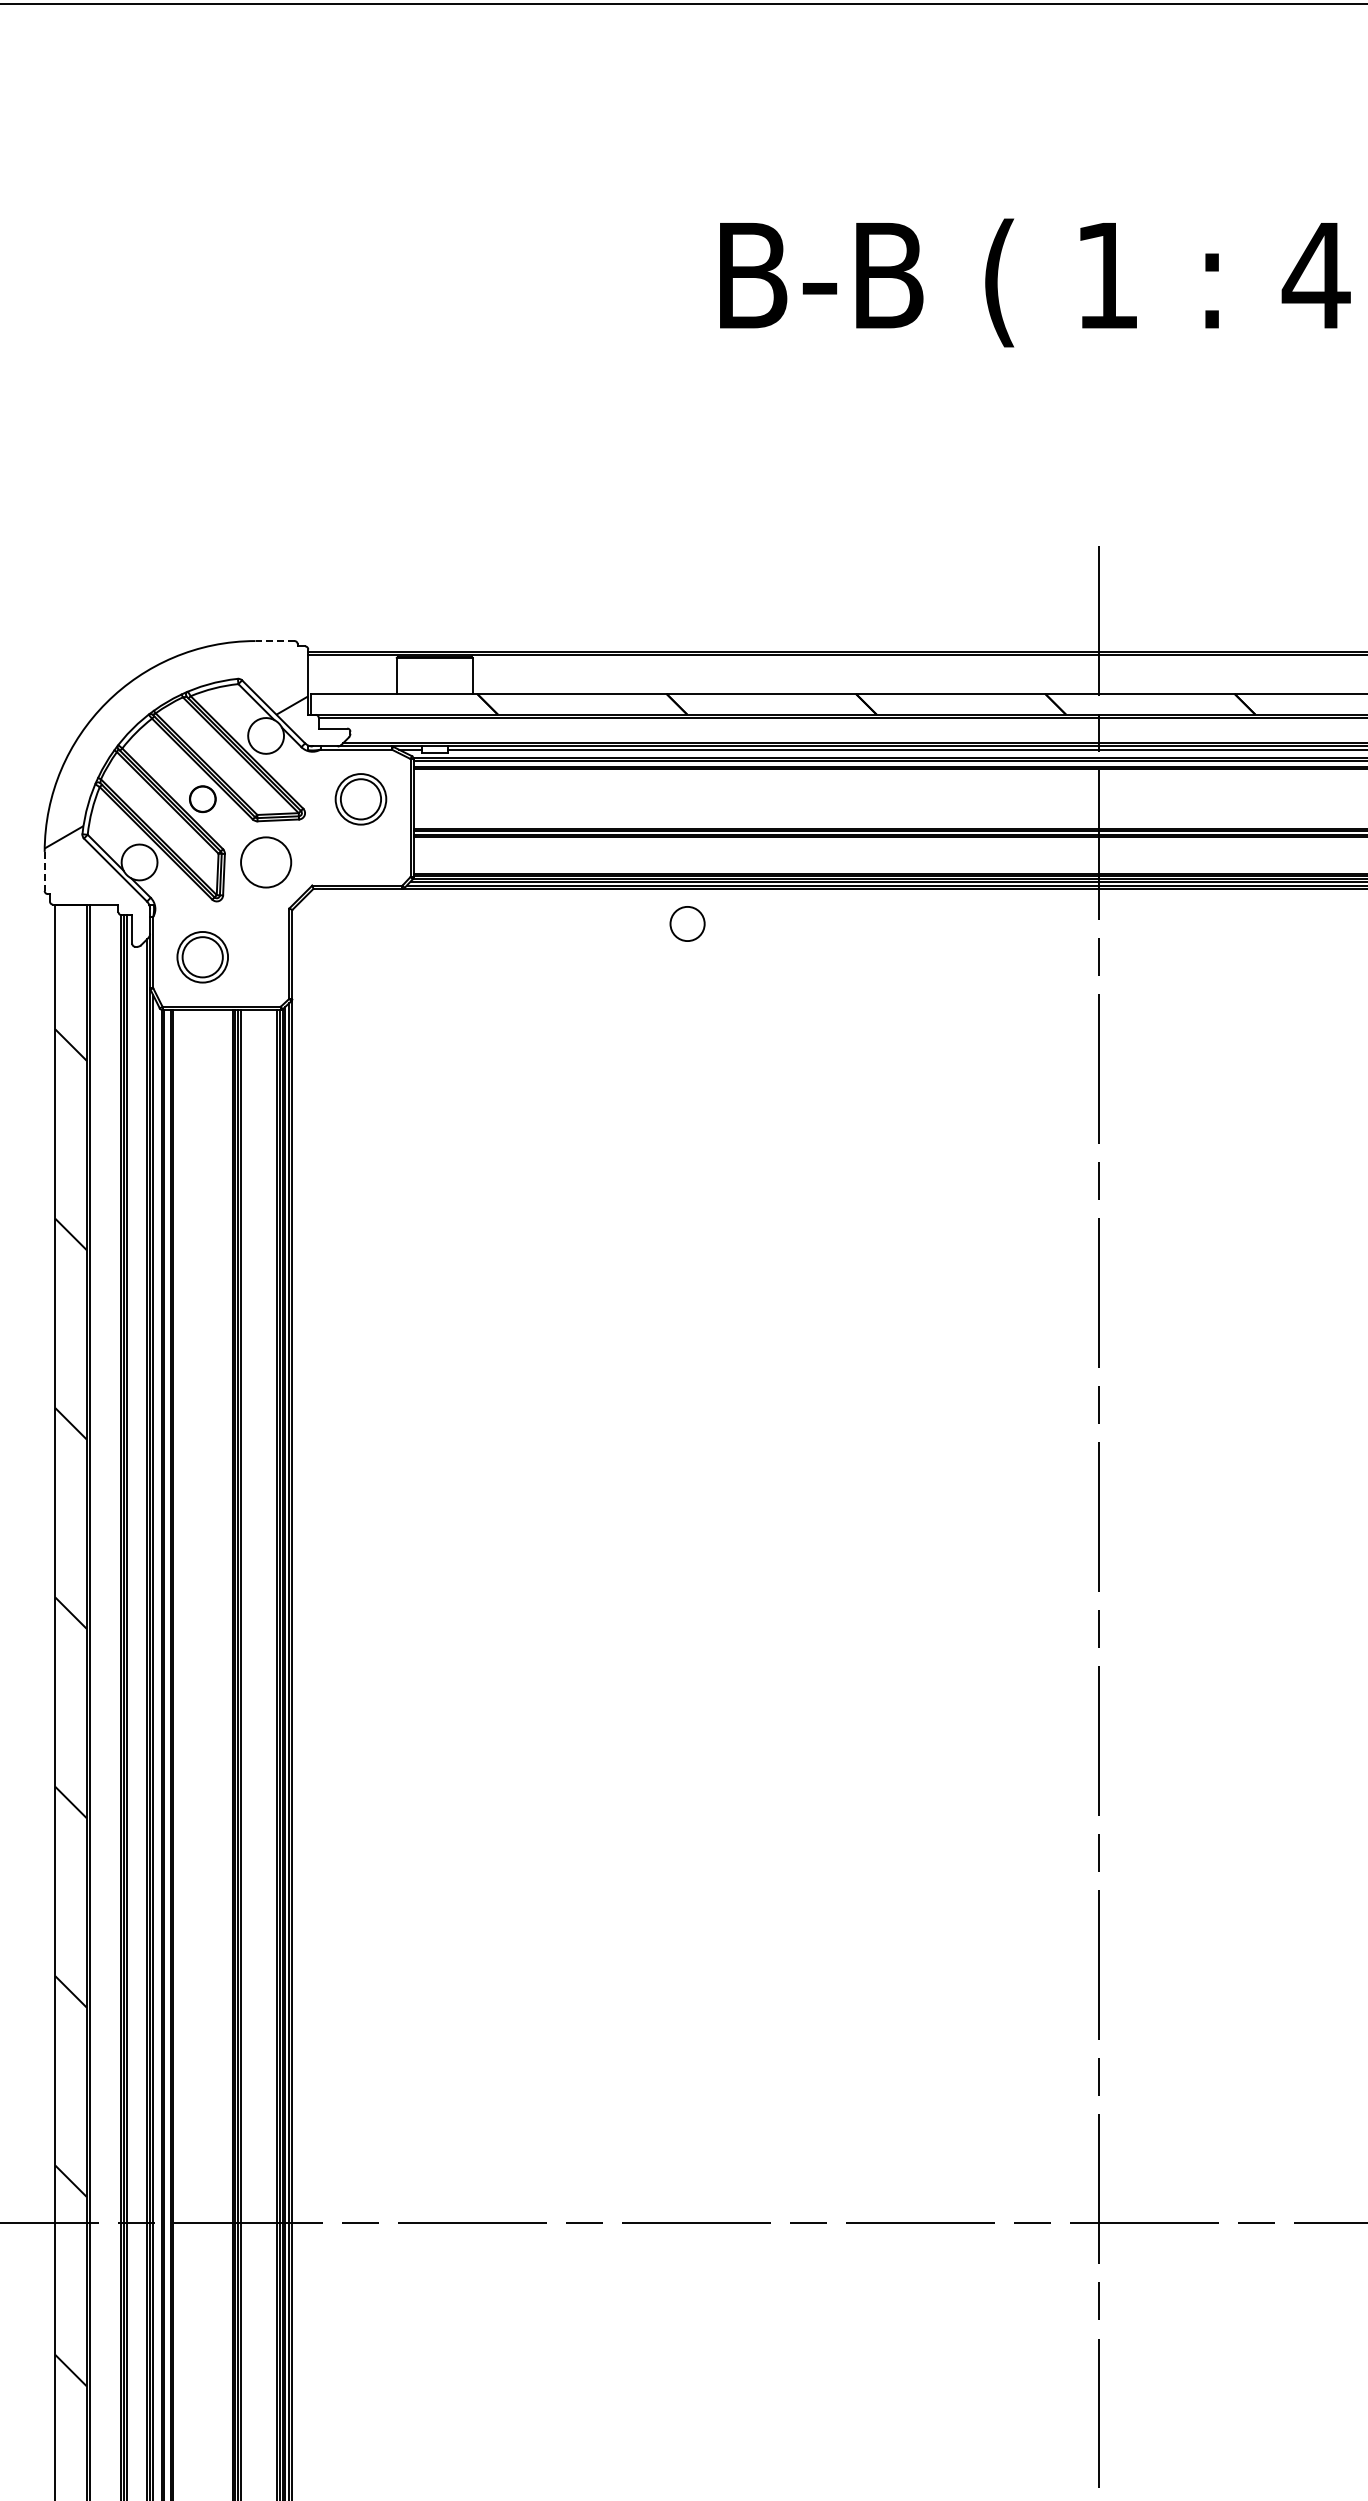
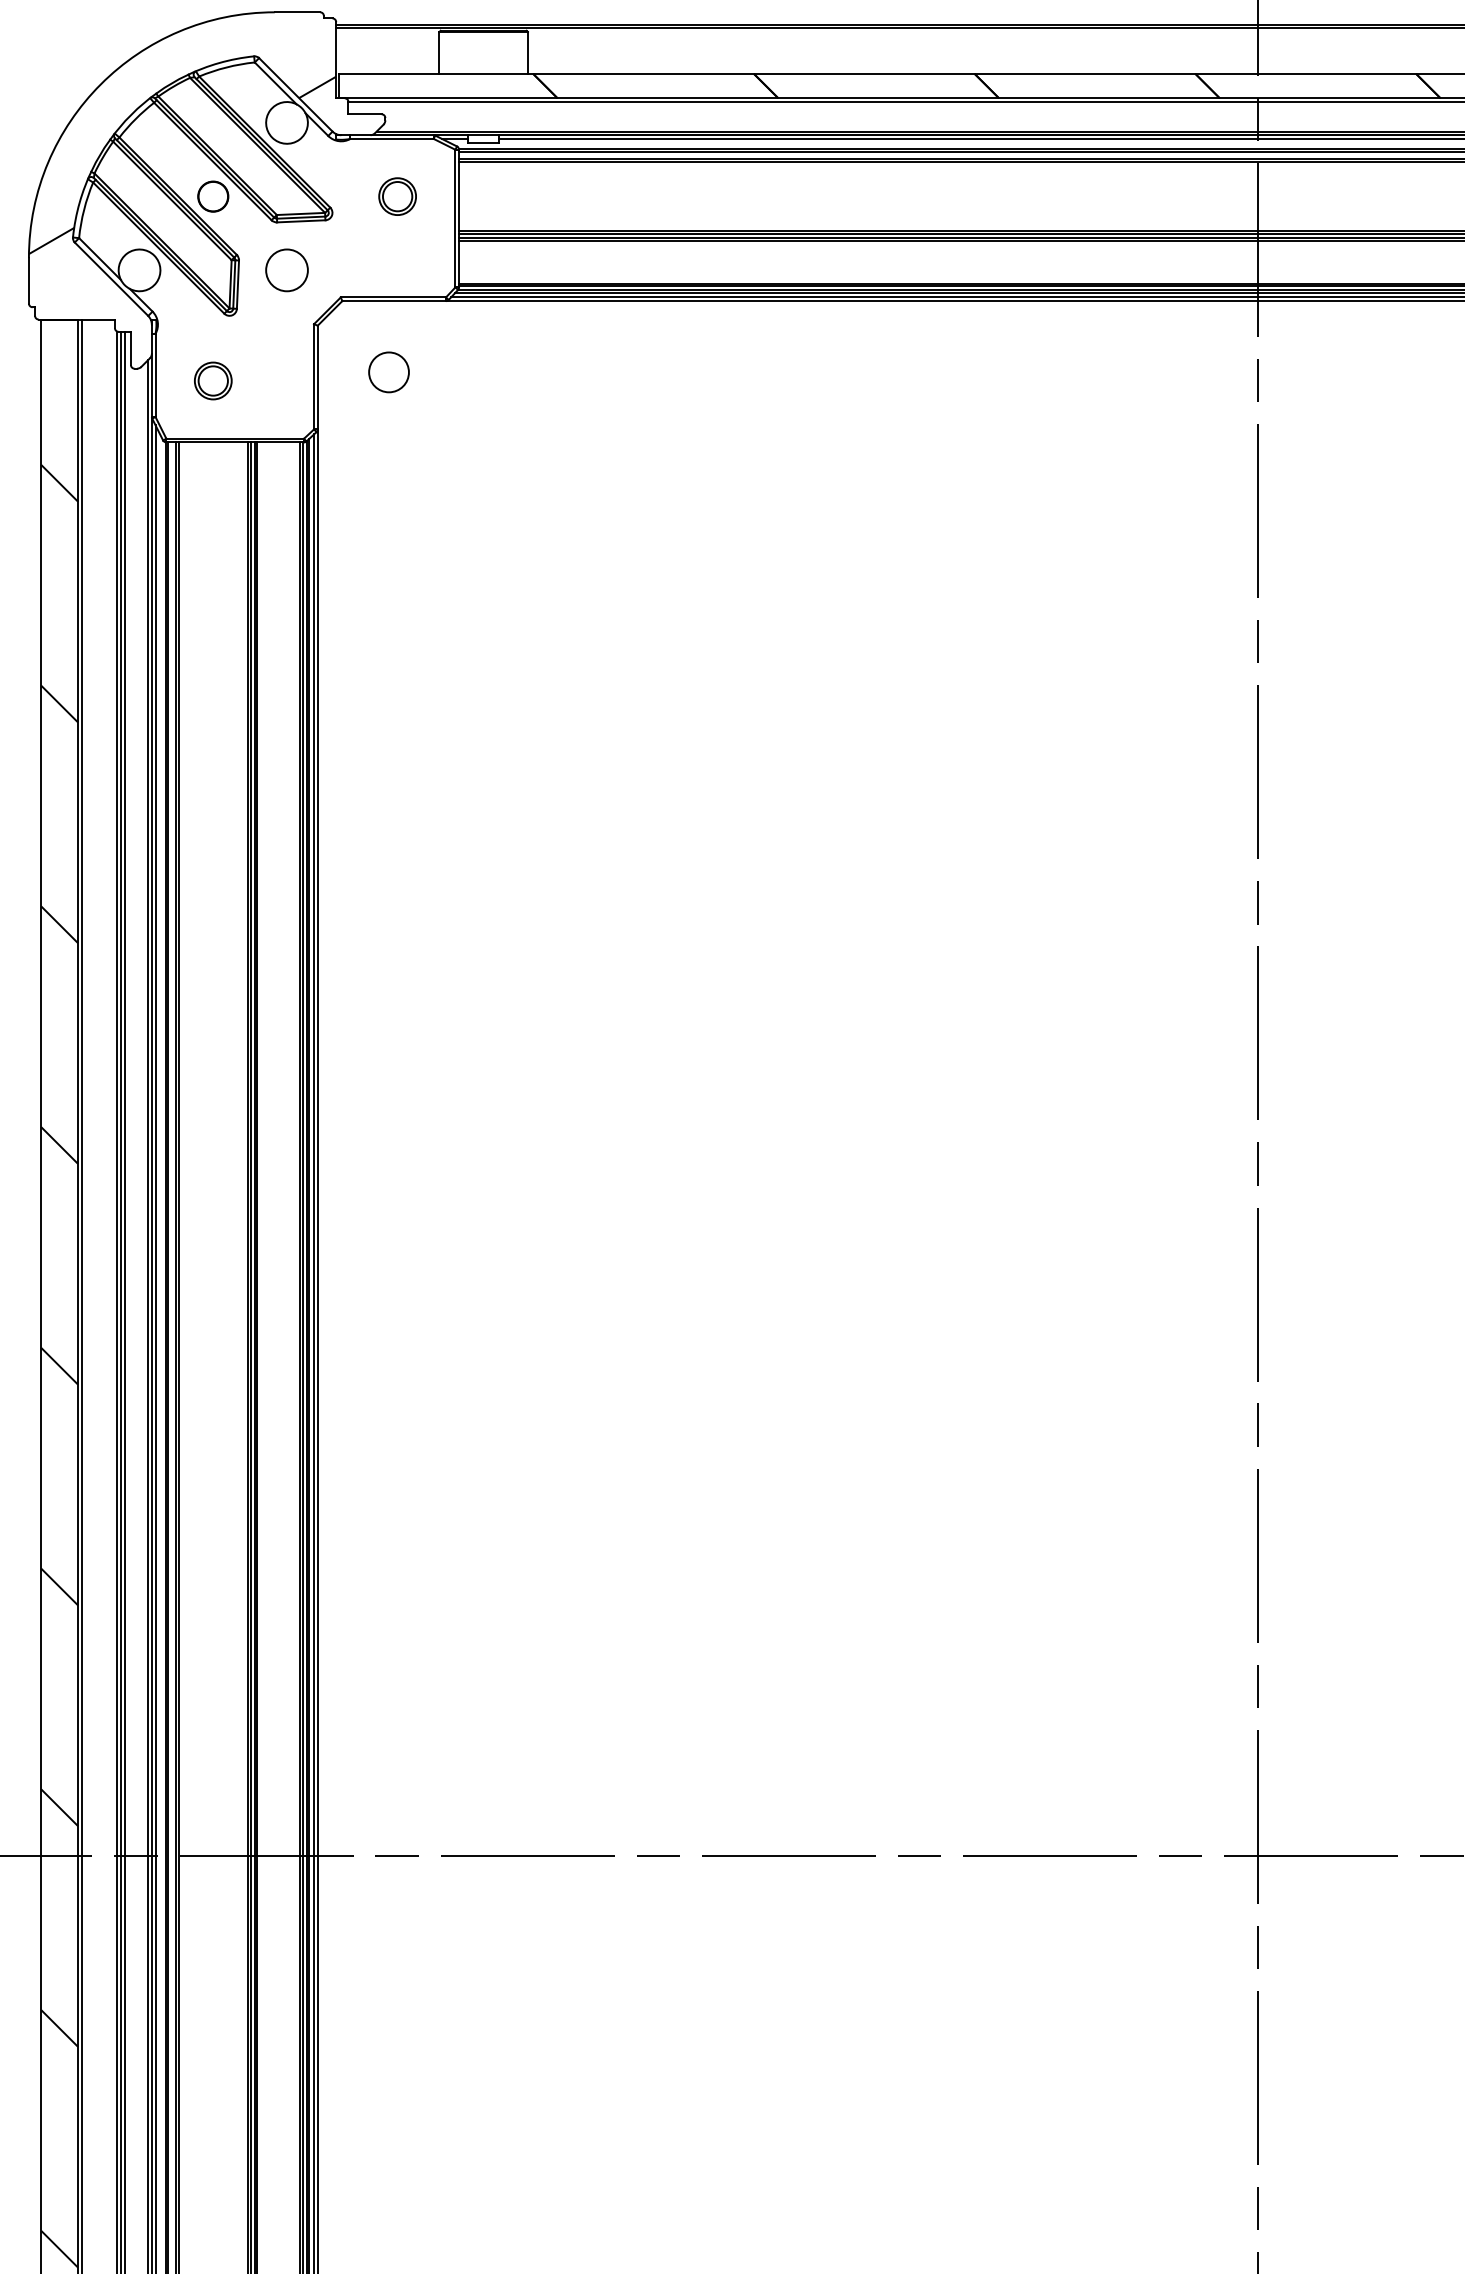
line: (275, 641) -> (297, 12), dashed -> solid
part: (360, 798) -> (397, 195), size x0.62
circle: (265, 862) -> (286, 270), size x0.71
line: (44, 871) -> (28, 280), dashed -> solid
circle: (687, 923) -> (388, 371), moved
part: (202, 957) -> (212, 381), size x0.62

